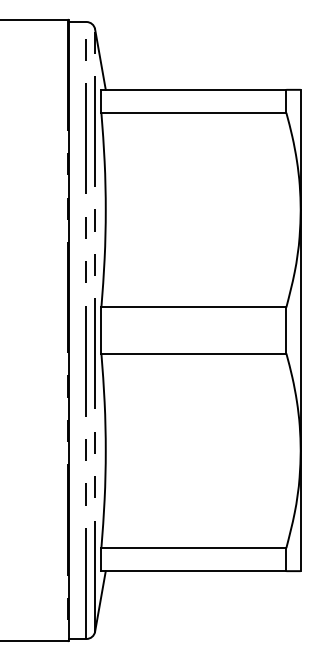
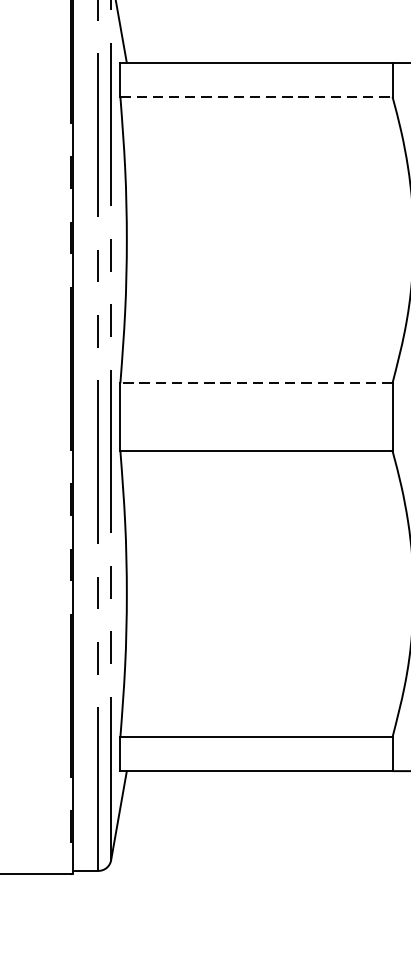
line: (194, 112) -> (257, 96), solid -> dashed
line: (193, 307) -> (255, 383), solid -> dashed

